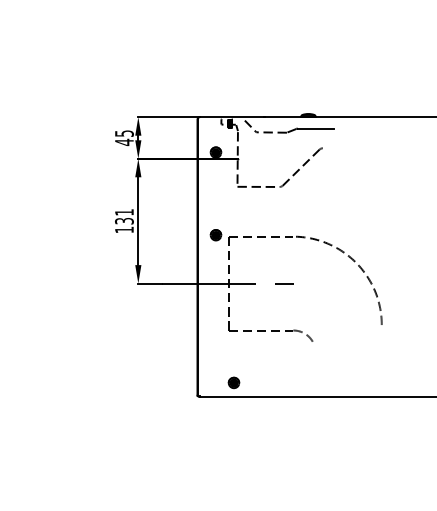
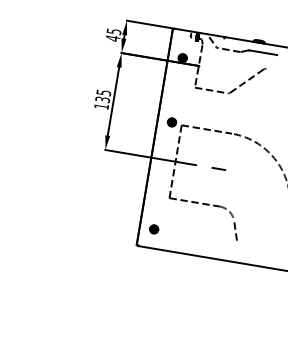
text: (124, 212) -> (103, 92), 131 -> 135
line: (318, 357) -> (235, 230), added
part: (233, 382) -> (153, 229), moved

